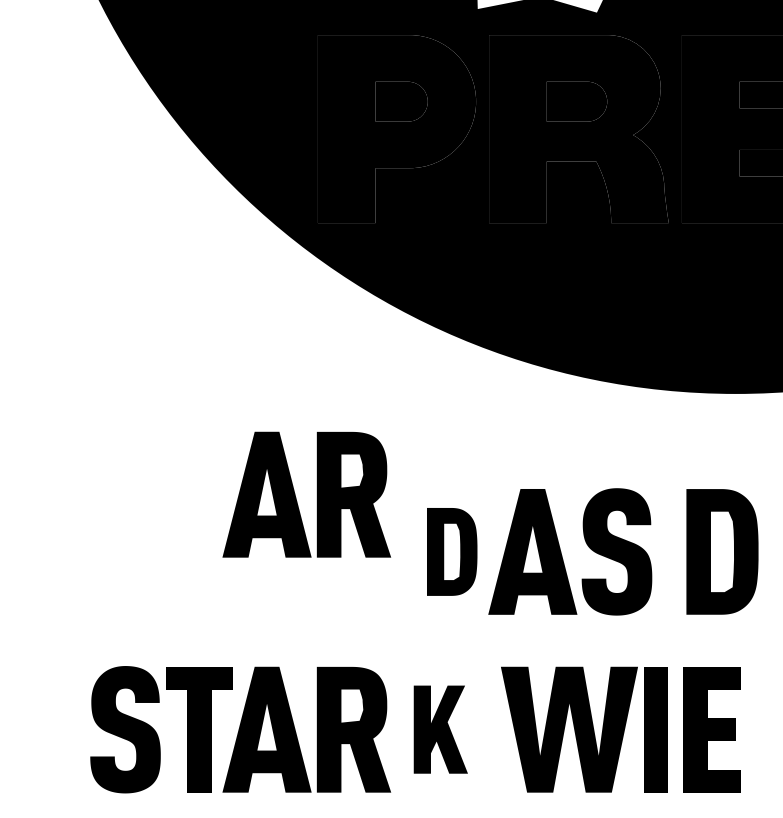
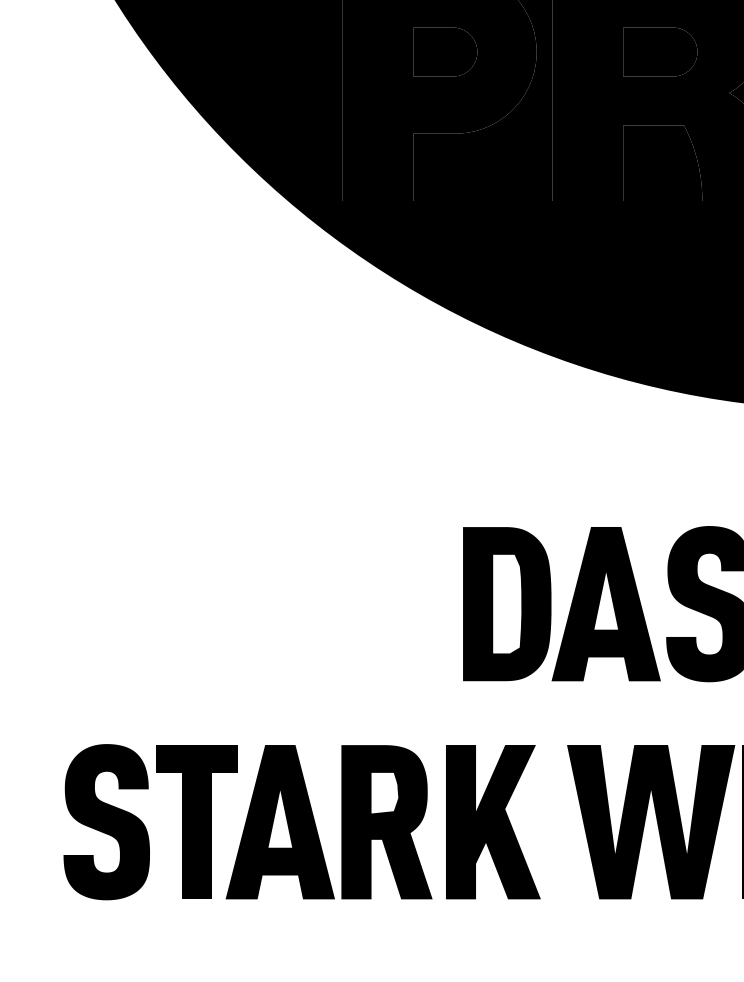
part: (316, 494) -> (340, 533), removed
part: (452, 551) -> (507, 603), size x1.43
part: (440, 729) -> (493, 821), size x1.43

